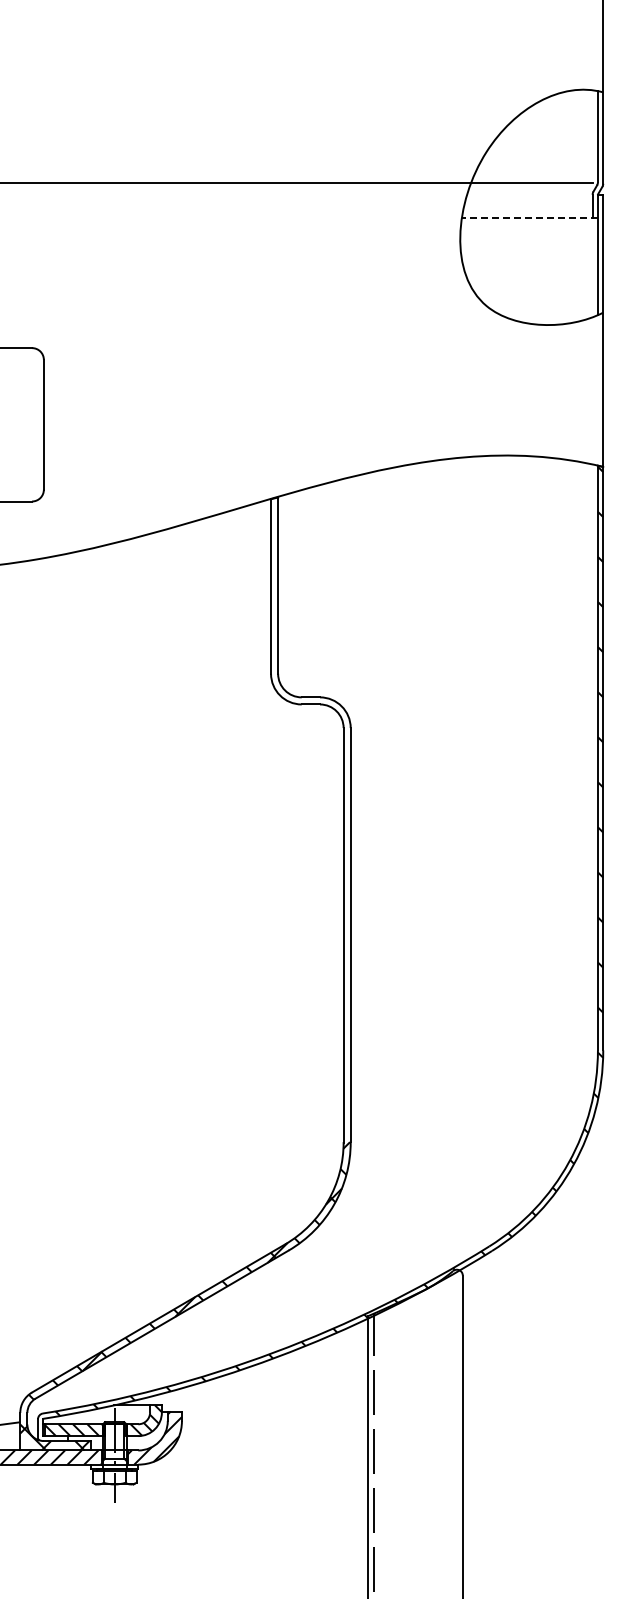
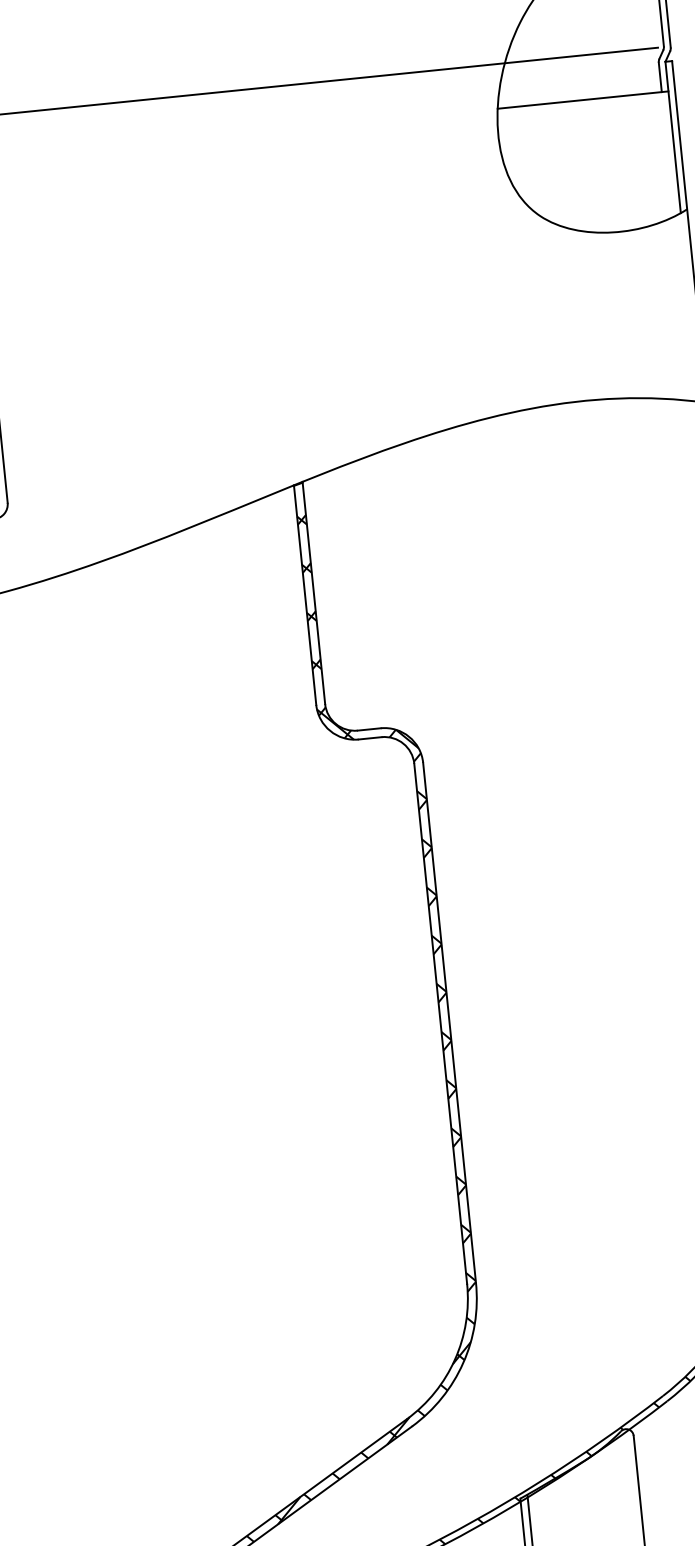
line: (529, 218) -> (582, 100), dashed -> solid
hatch: (310, 832) -> (386, 899), added

